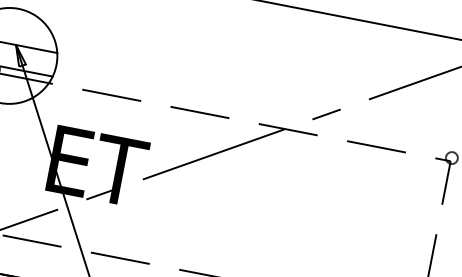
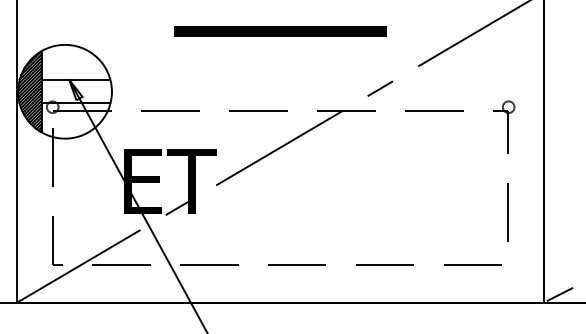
part: (237, 37) -> (280, 31), added

